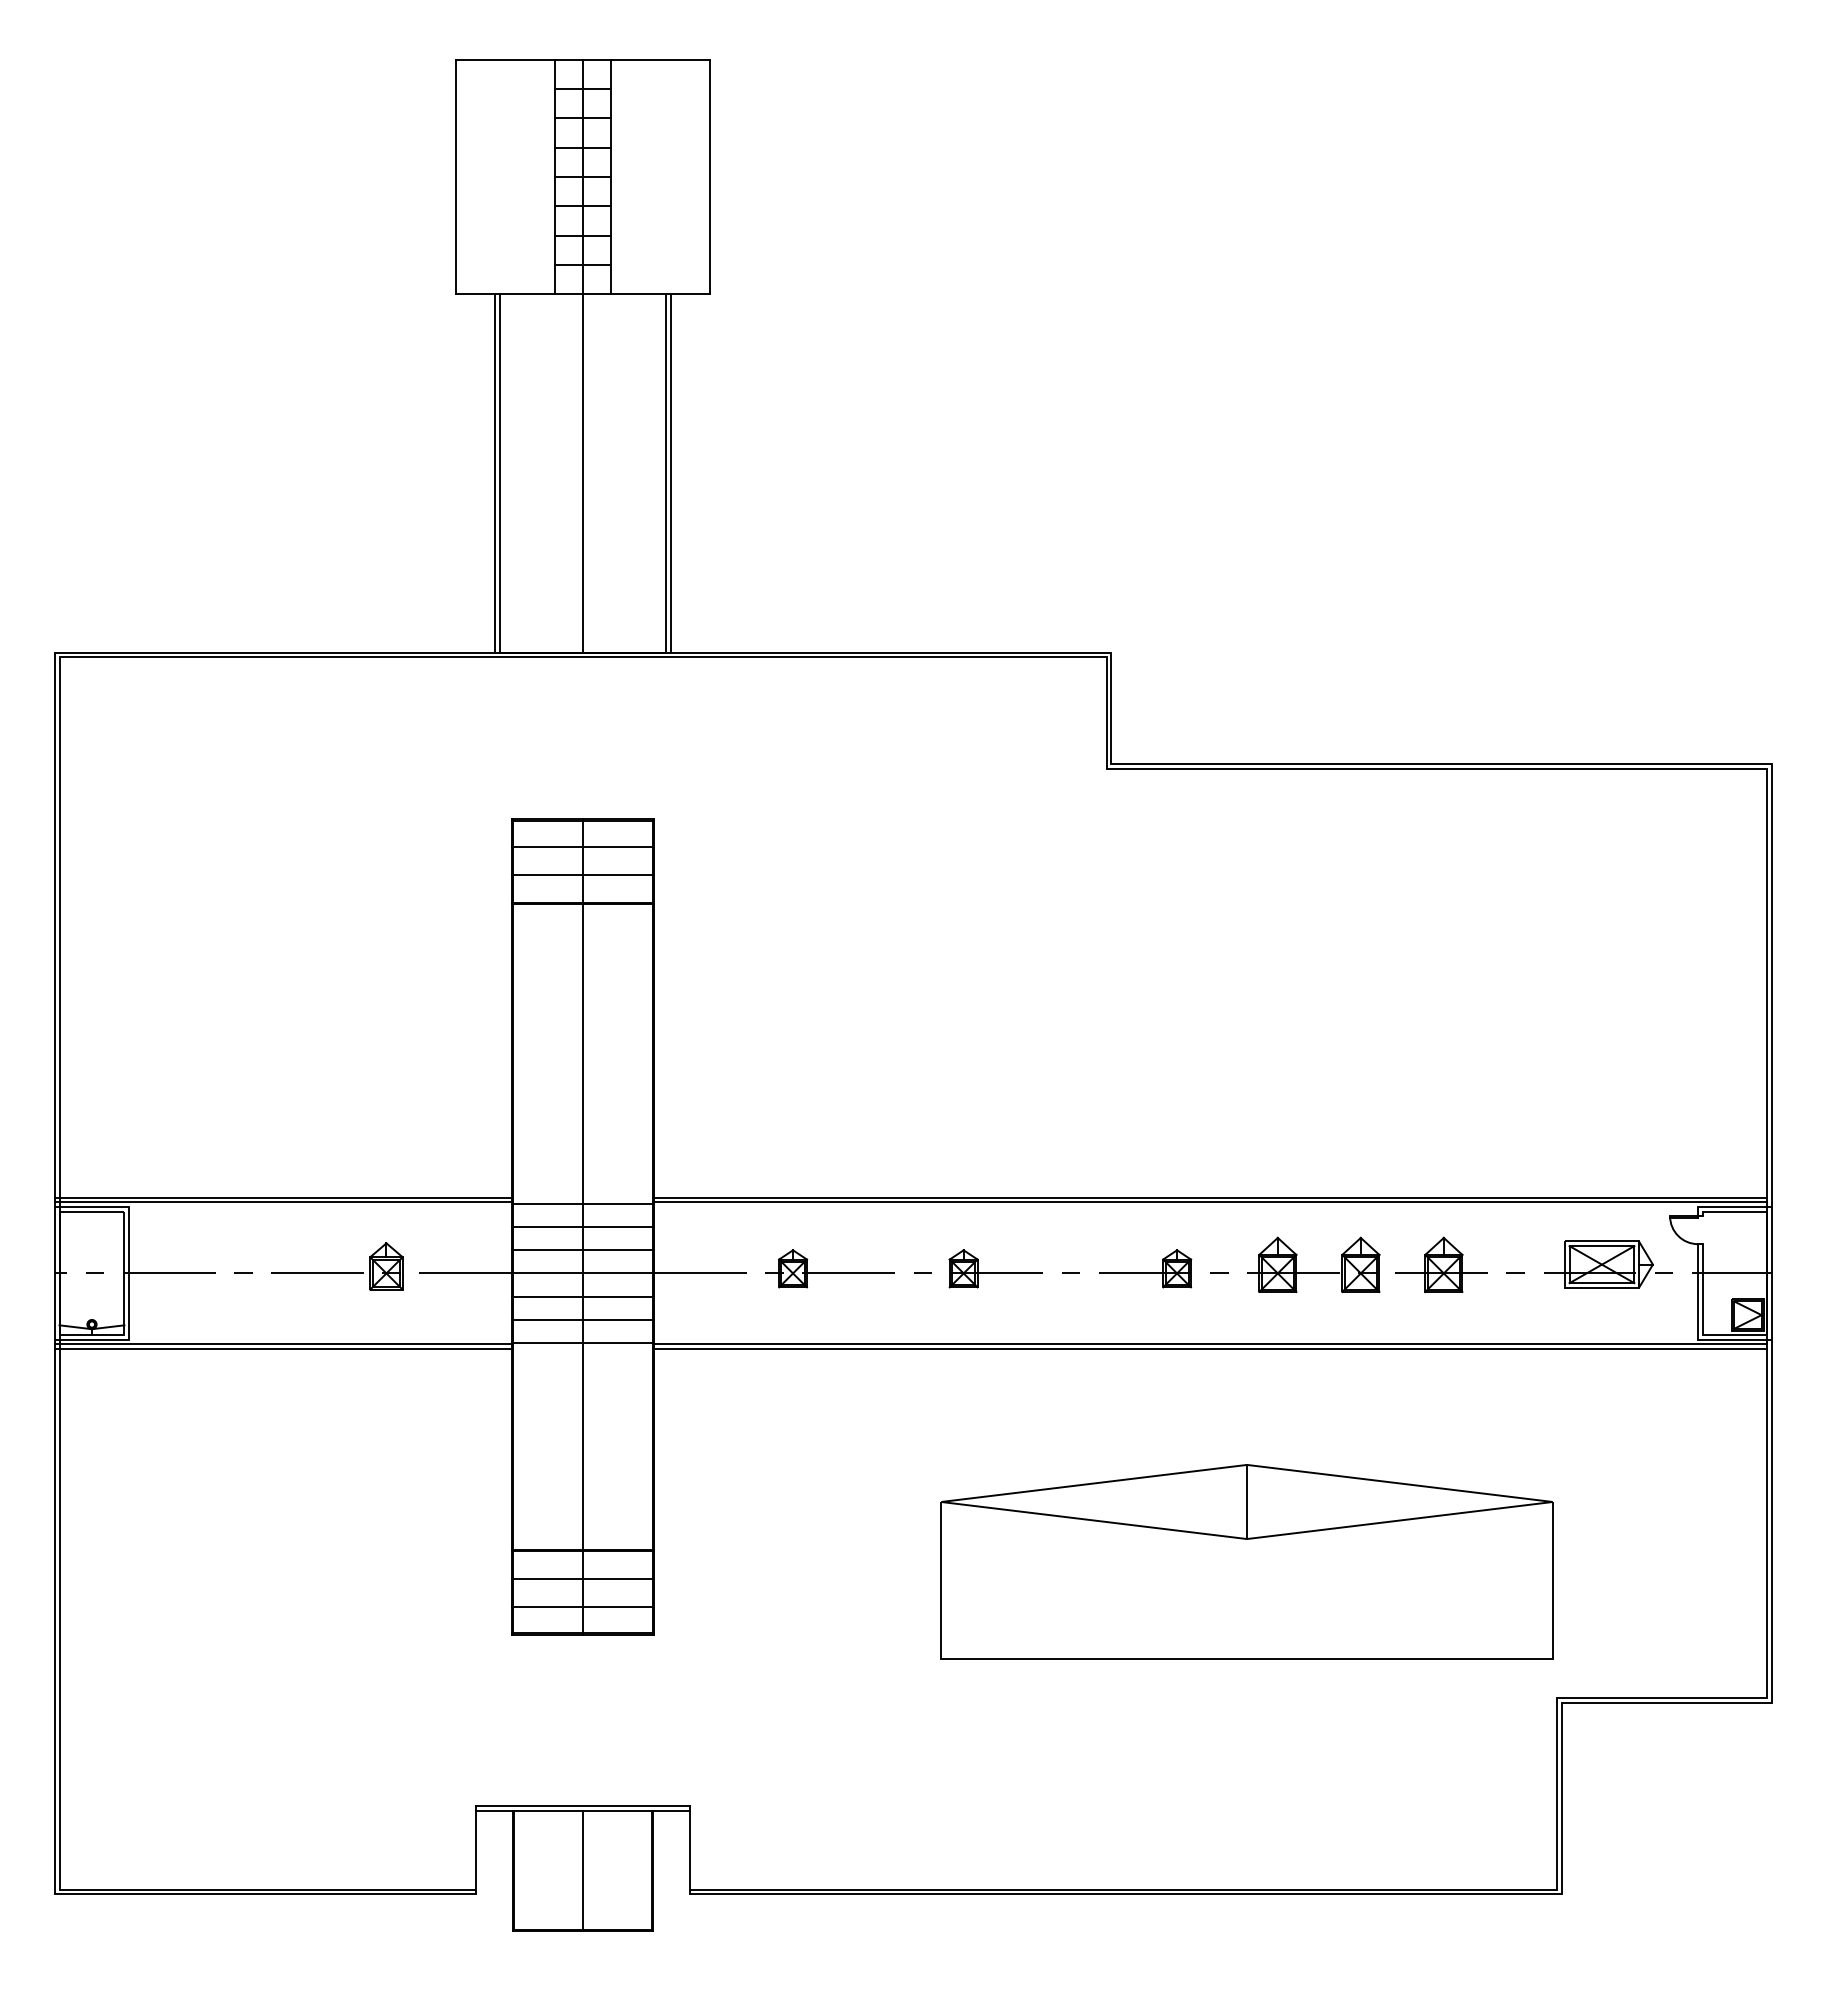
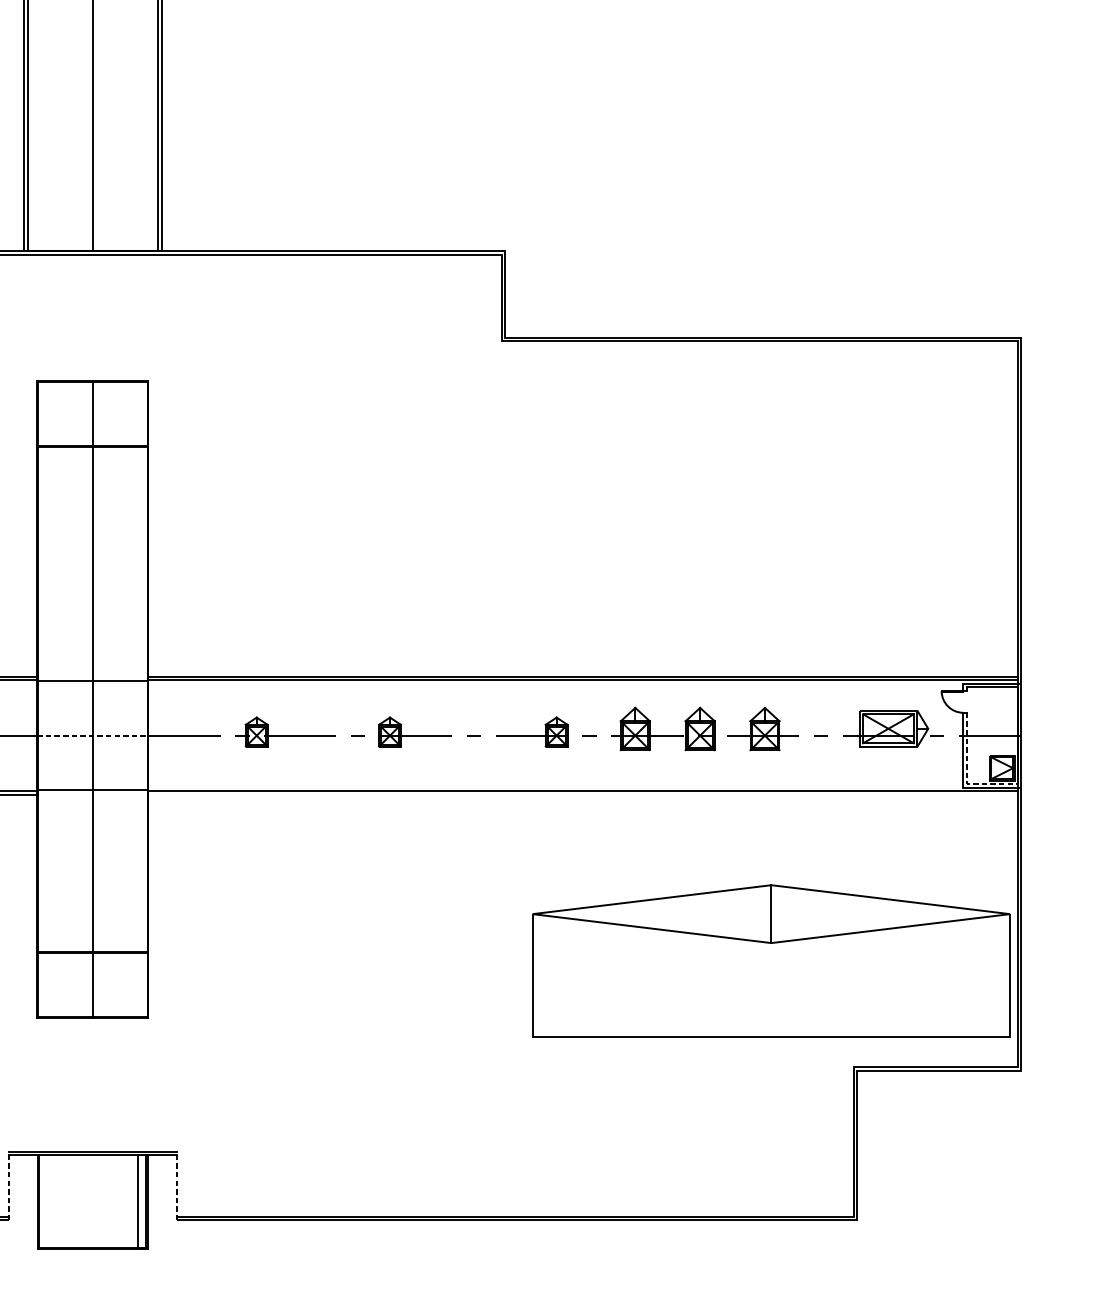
line: (583, 847) -> (93, 403), removed
line: (583, 875) -> (93, 424), removed
line: (583, 1227) -> (93, 699), removed
line: (583, 1250) -> (93, 717), removed
line: (583, 1273) -> (93, 735), solid -> dashed
line: (583, 1296) -> (93, 753), removed
line: (583, 1319) -> (93, 771), removed
line: (1702, 1322) -> (966, 773), solid -> dashed
line: (1210, 1349) -> (582, 795), removed
part: (1246, 1561) -> (770, 960), moved
line: (583, 1579) -> (93, 974), removed
line: (583, 1606) -> (93, 995), removed
line: (475, 1849) -> (8, 1185), solid -> dashed
line: (690, 1849) -> (176, 1185), solid -> dashed
line: (583, 1870) -> (138, 1201), moved

